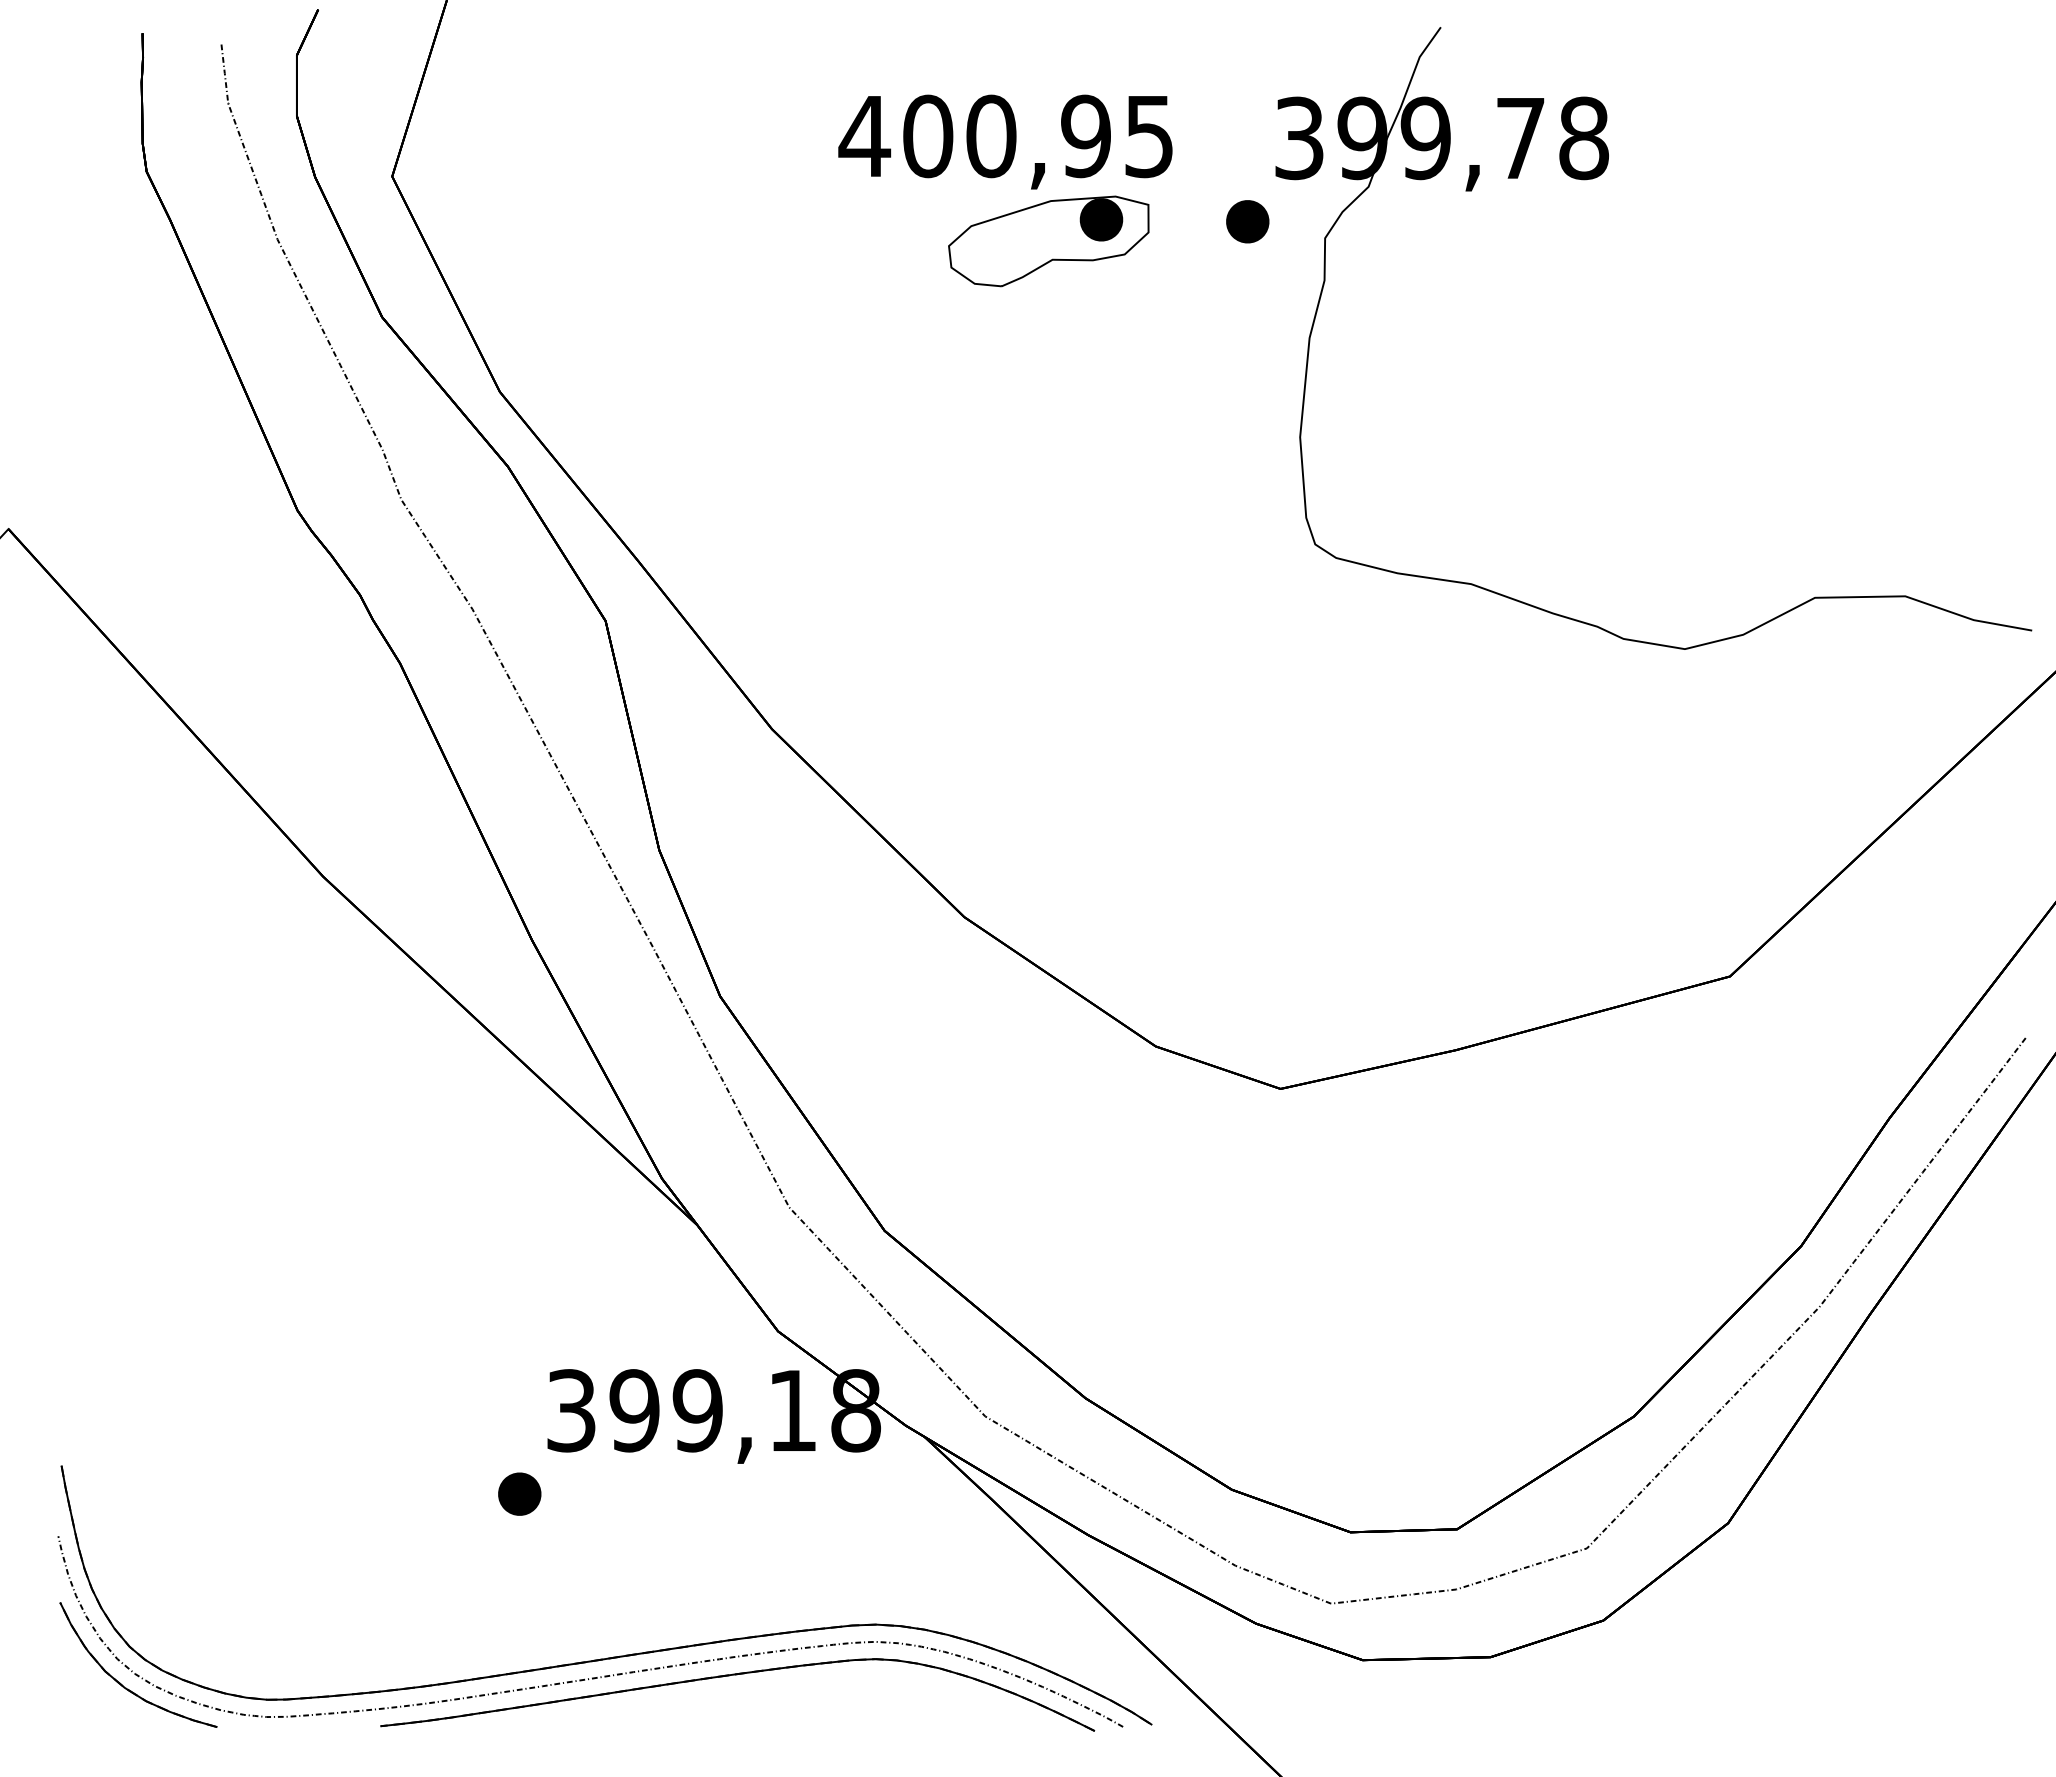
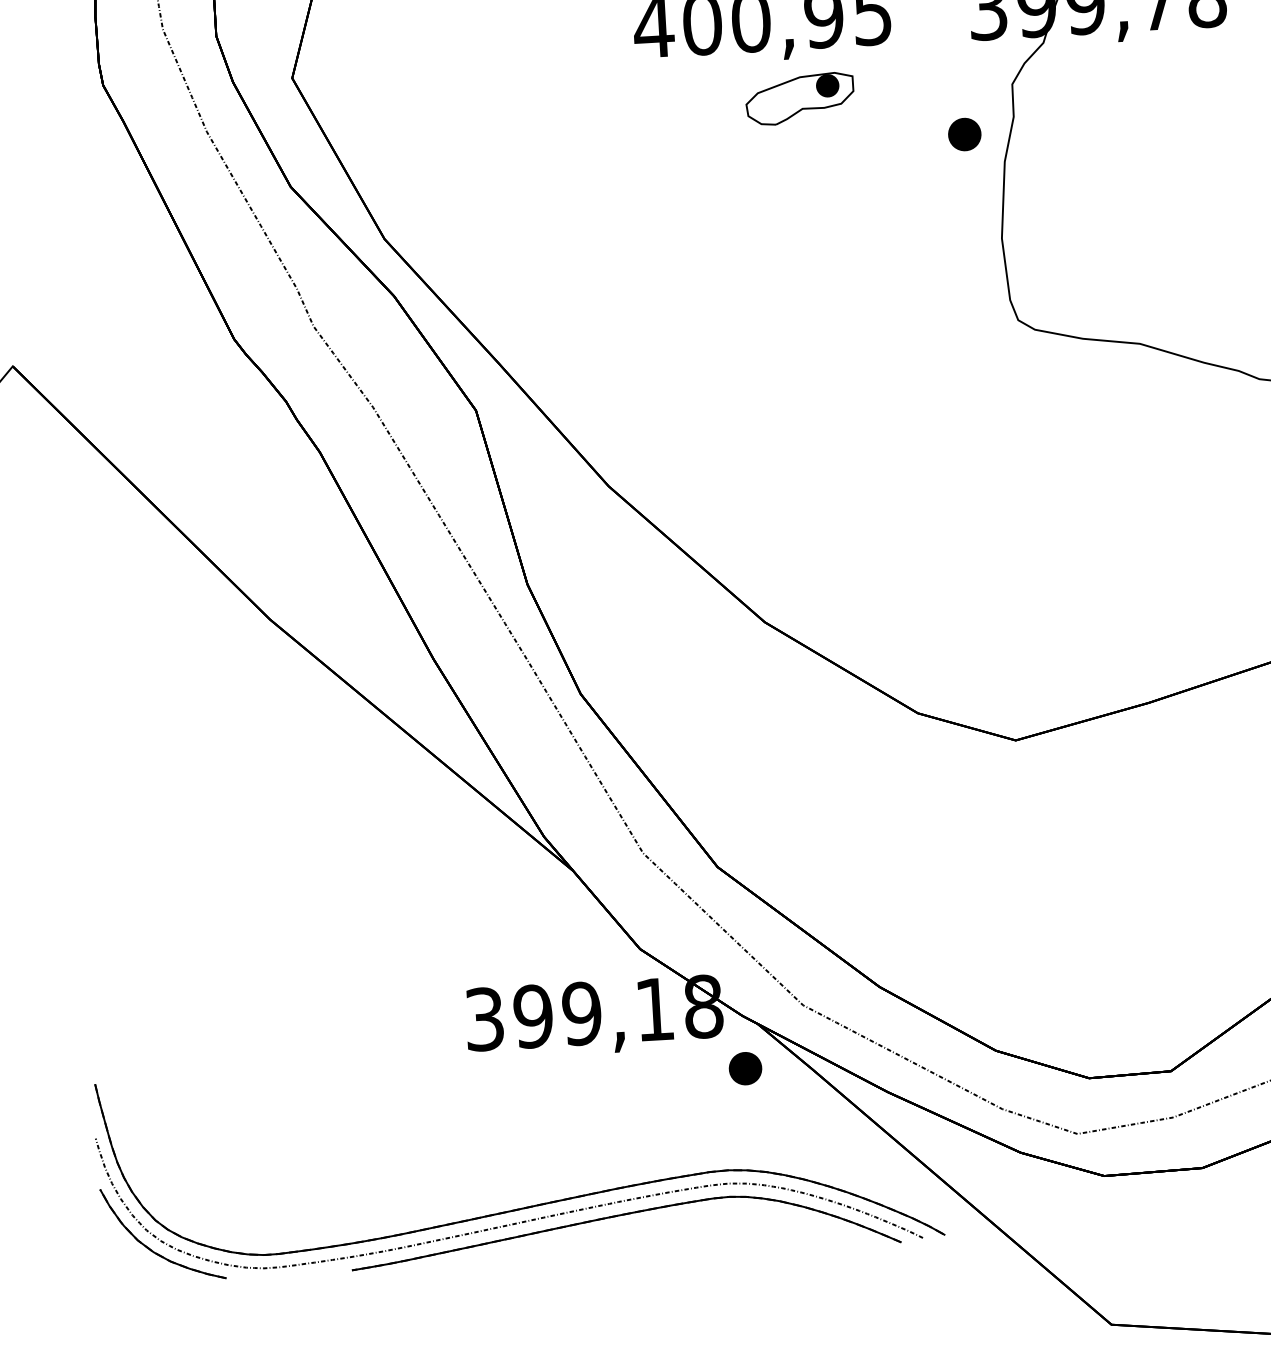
part: (1247, 221) -> (964, 134), moved
part: (1048, 241) -> (799, 99), size x0.7
part: (519, 1493) -> (745, 1068), moved

